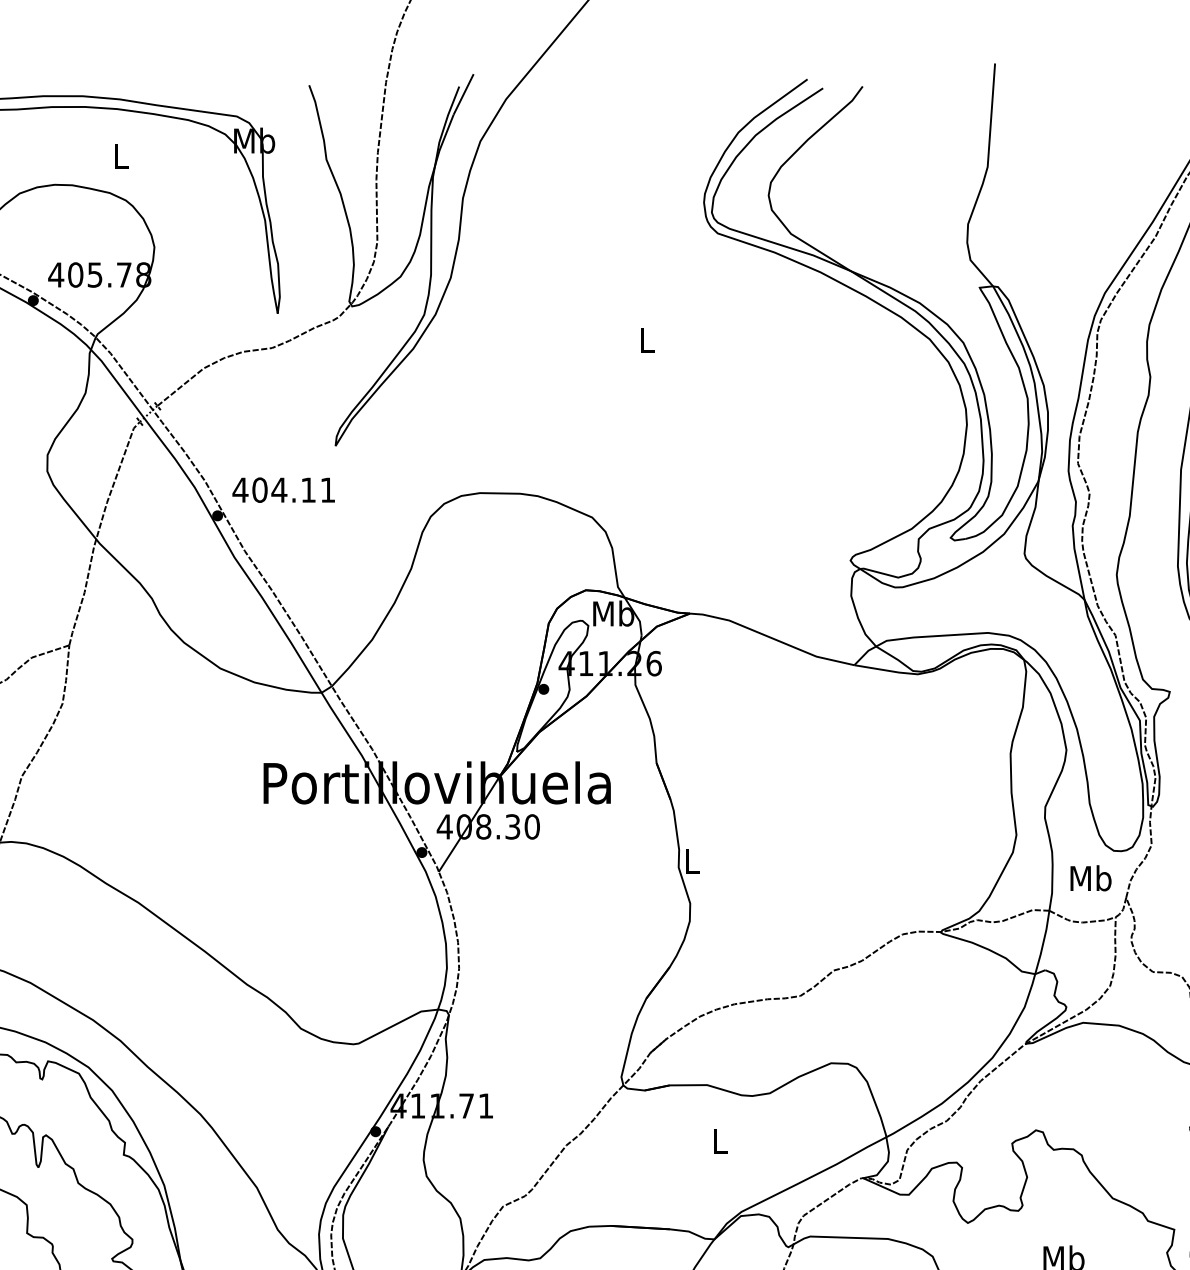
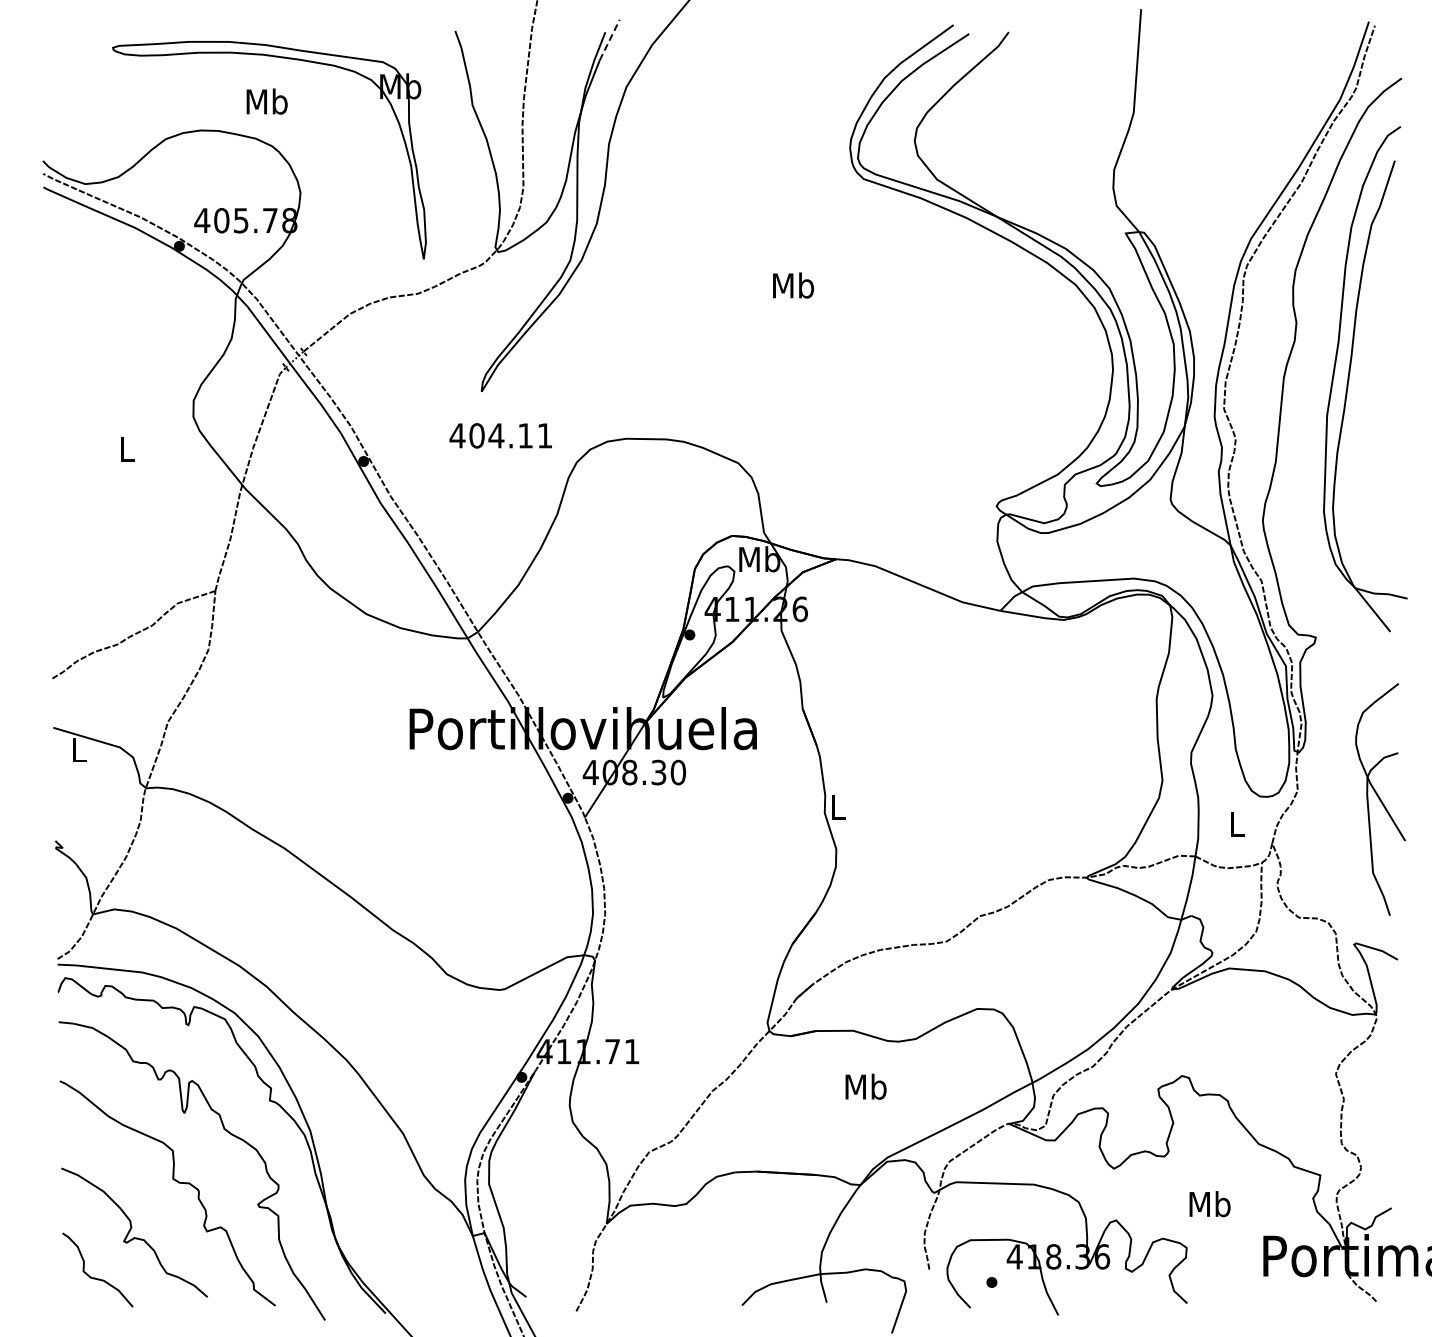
line: (463, 94) -> (609, 40), solid -> dashed
text: (120, 155) -> (266, 101), L -> Mb
text: (647, 339) -> (793, 285), L -> Mb
text: (283, 489) -> (500, 435), moved
text: (1090, 877) -> (1236, 823), Mb -> L
text: (719, 1140) -> (865, 1086), L -> Mb

